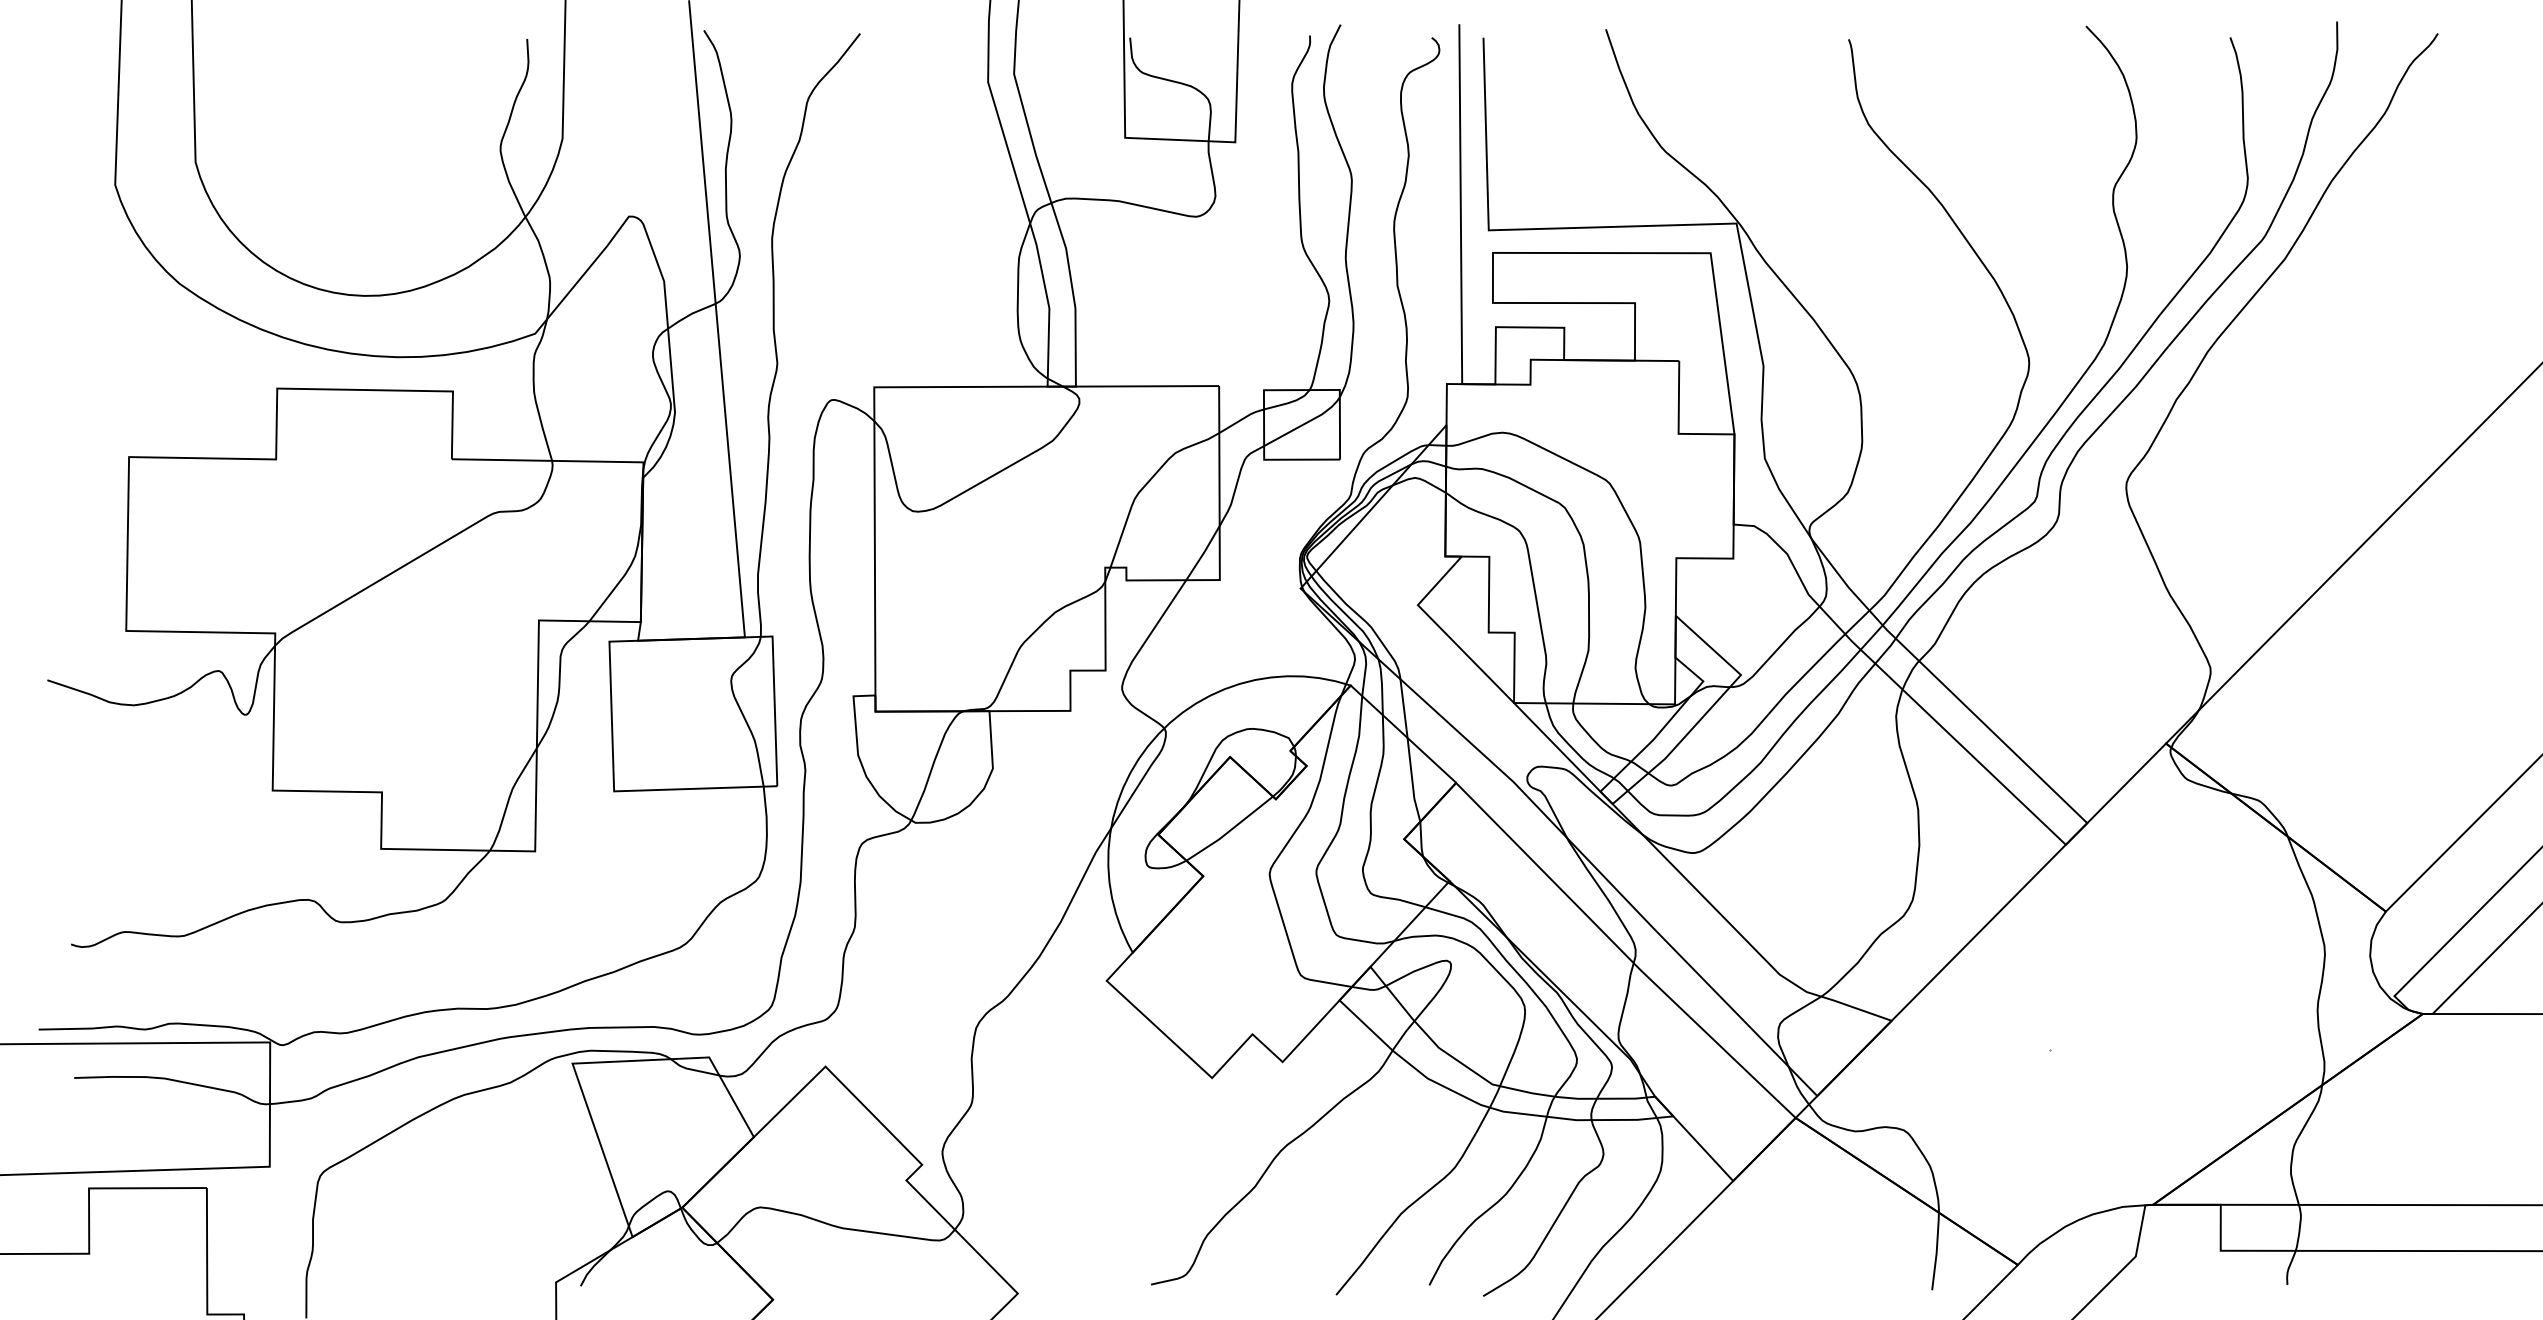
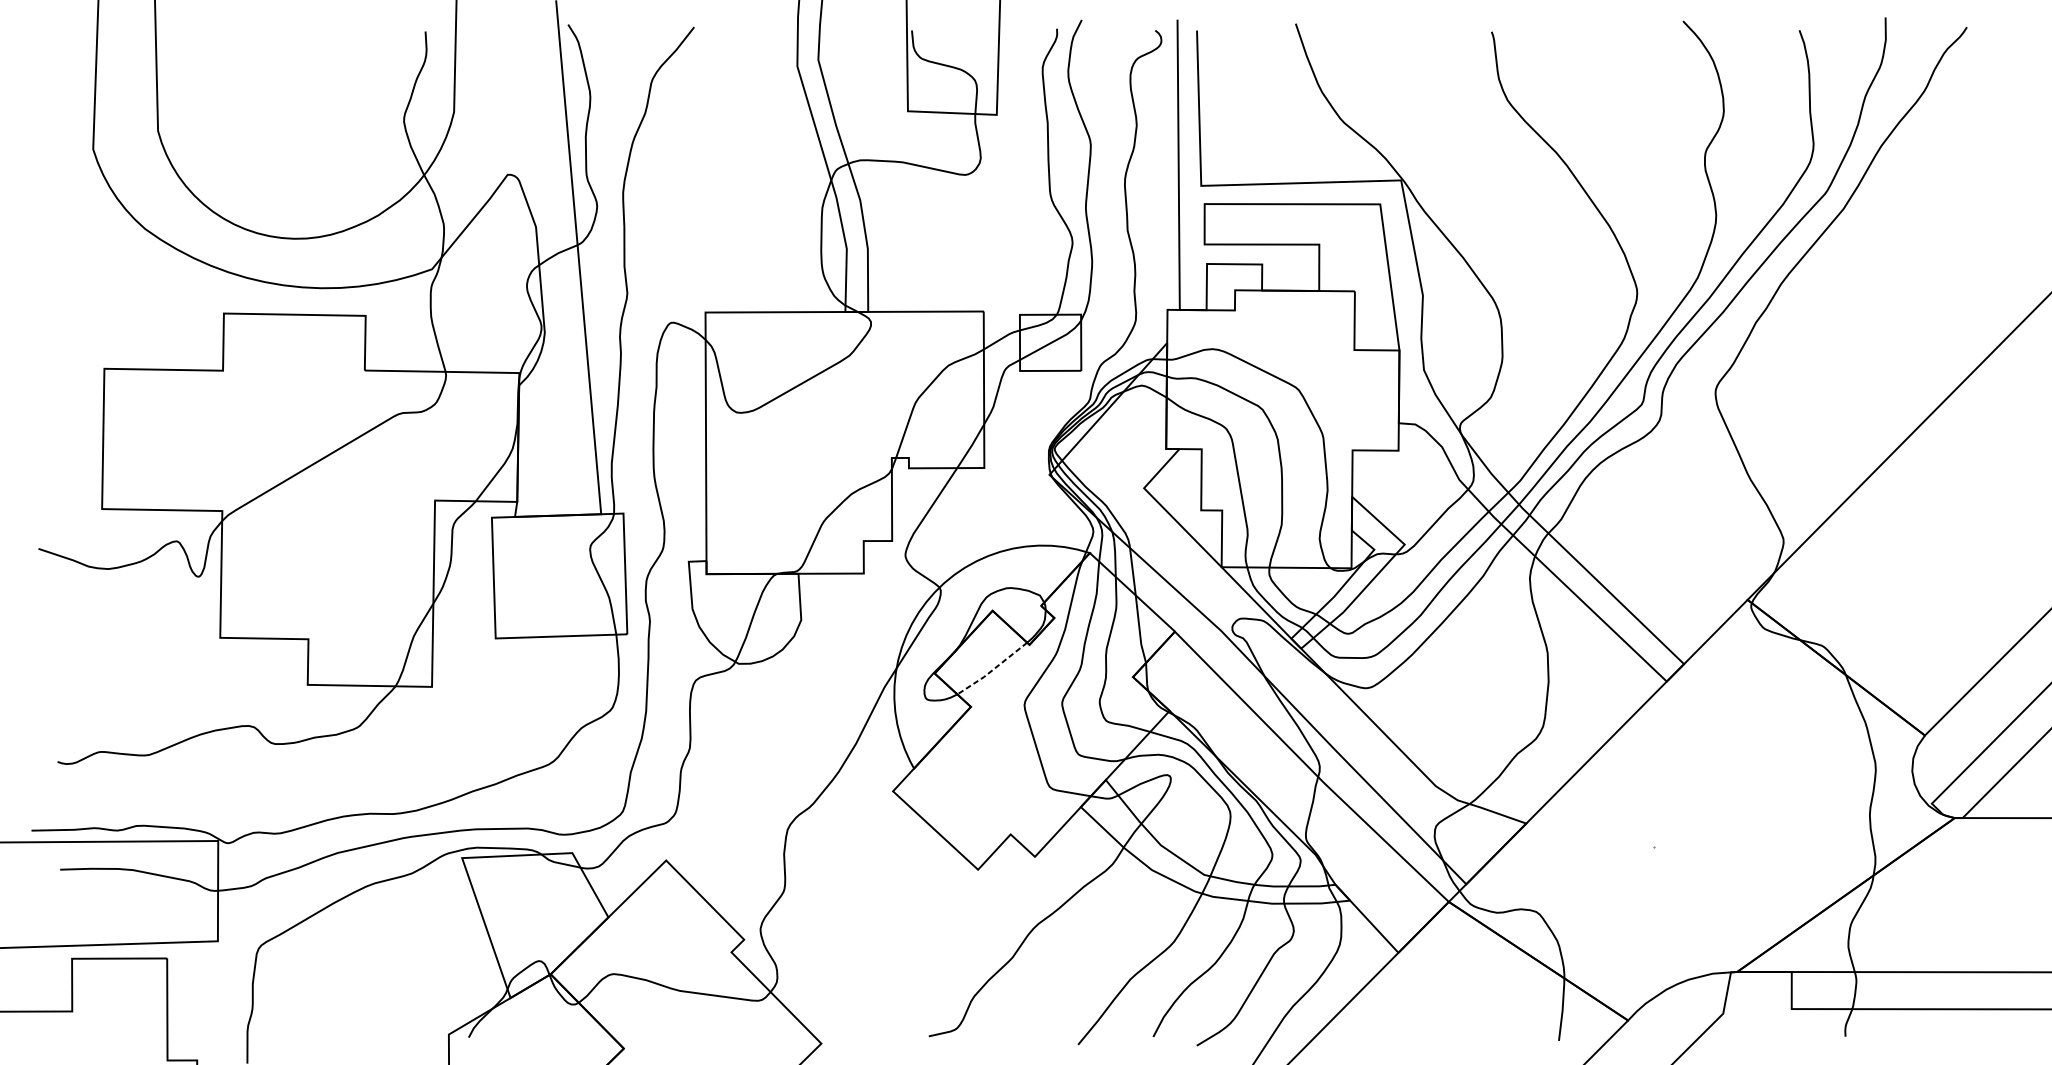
line: (1230, 830) -> (992, 670), solid -> dashed

